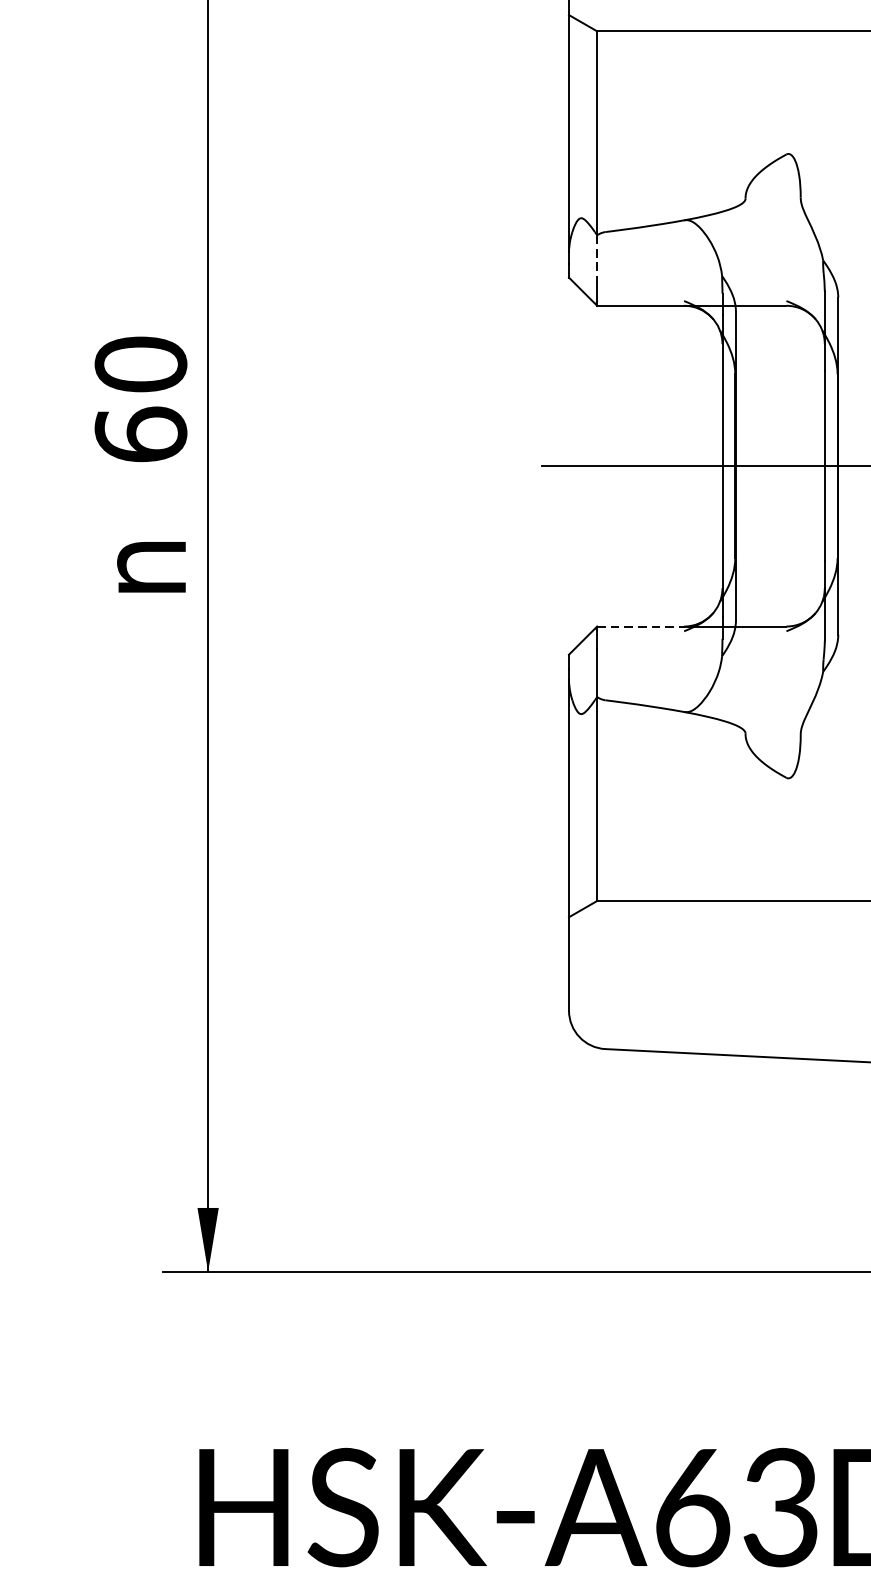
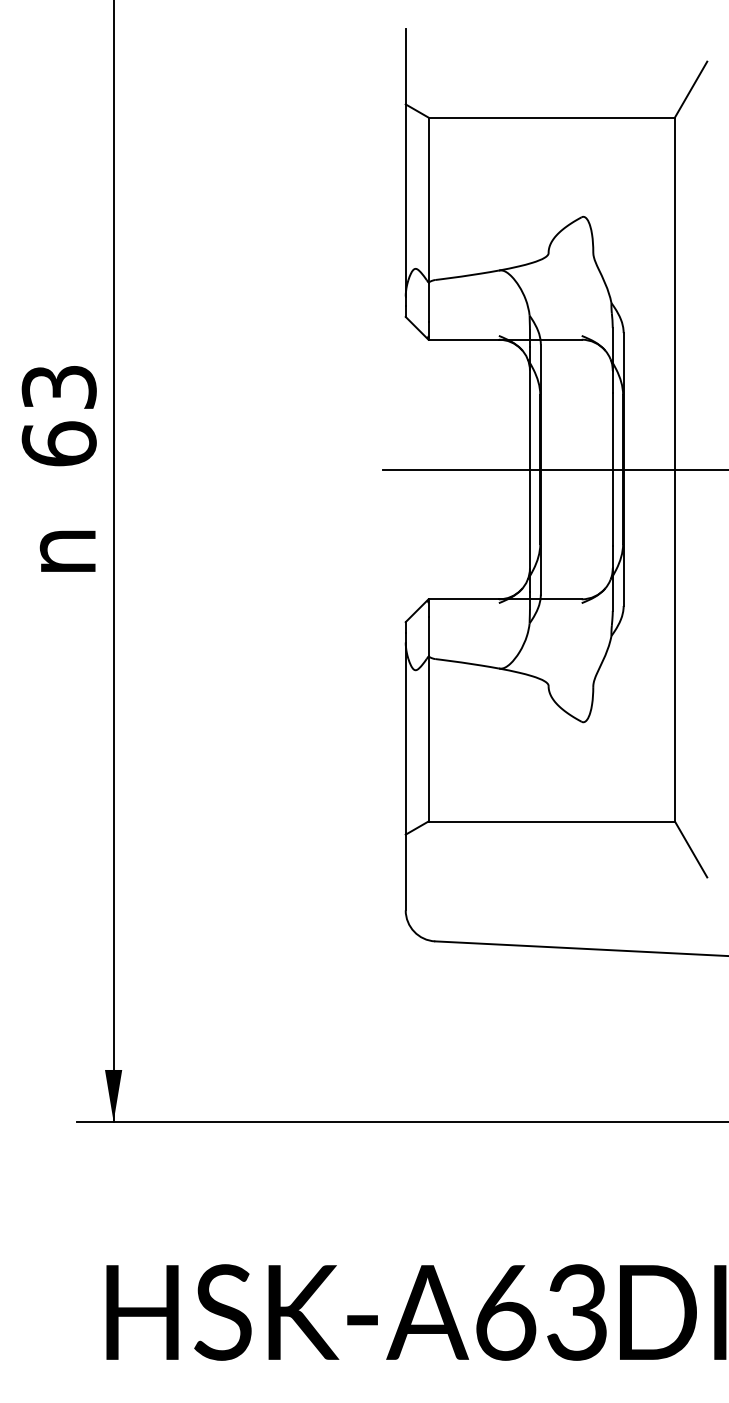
line: (597, 259) -> (428, 302), dashed -> solid
text: (140, 363) -> (58, 386), 60 -> 63
line: (641, 626) -> (464, 599), dashed -> solid

